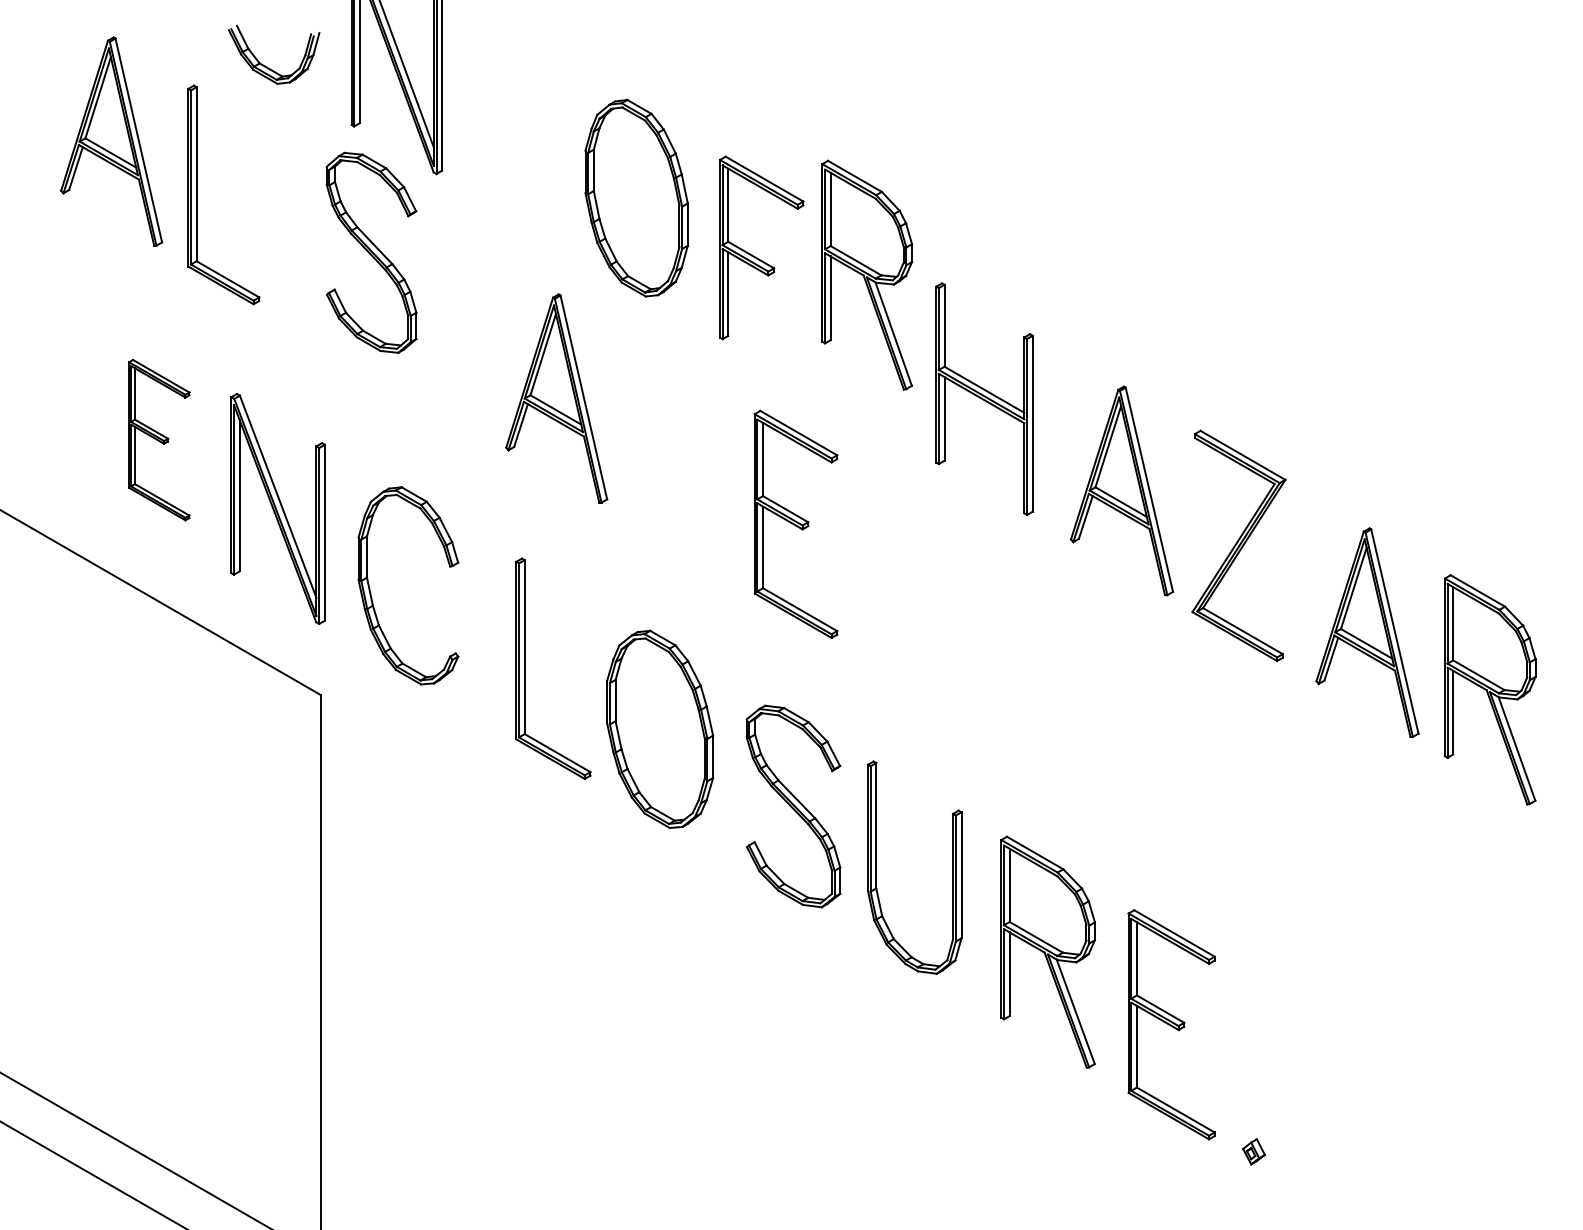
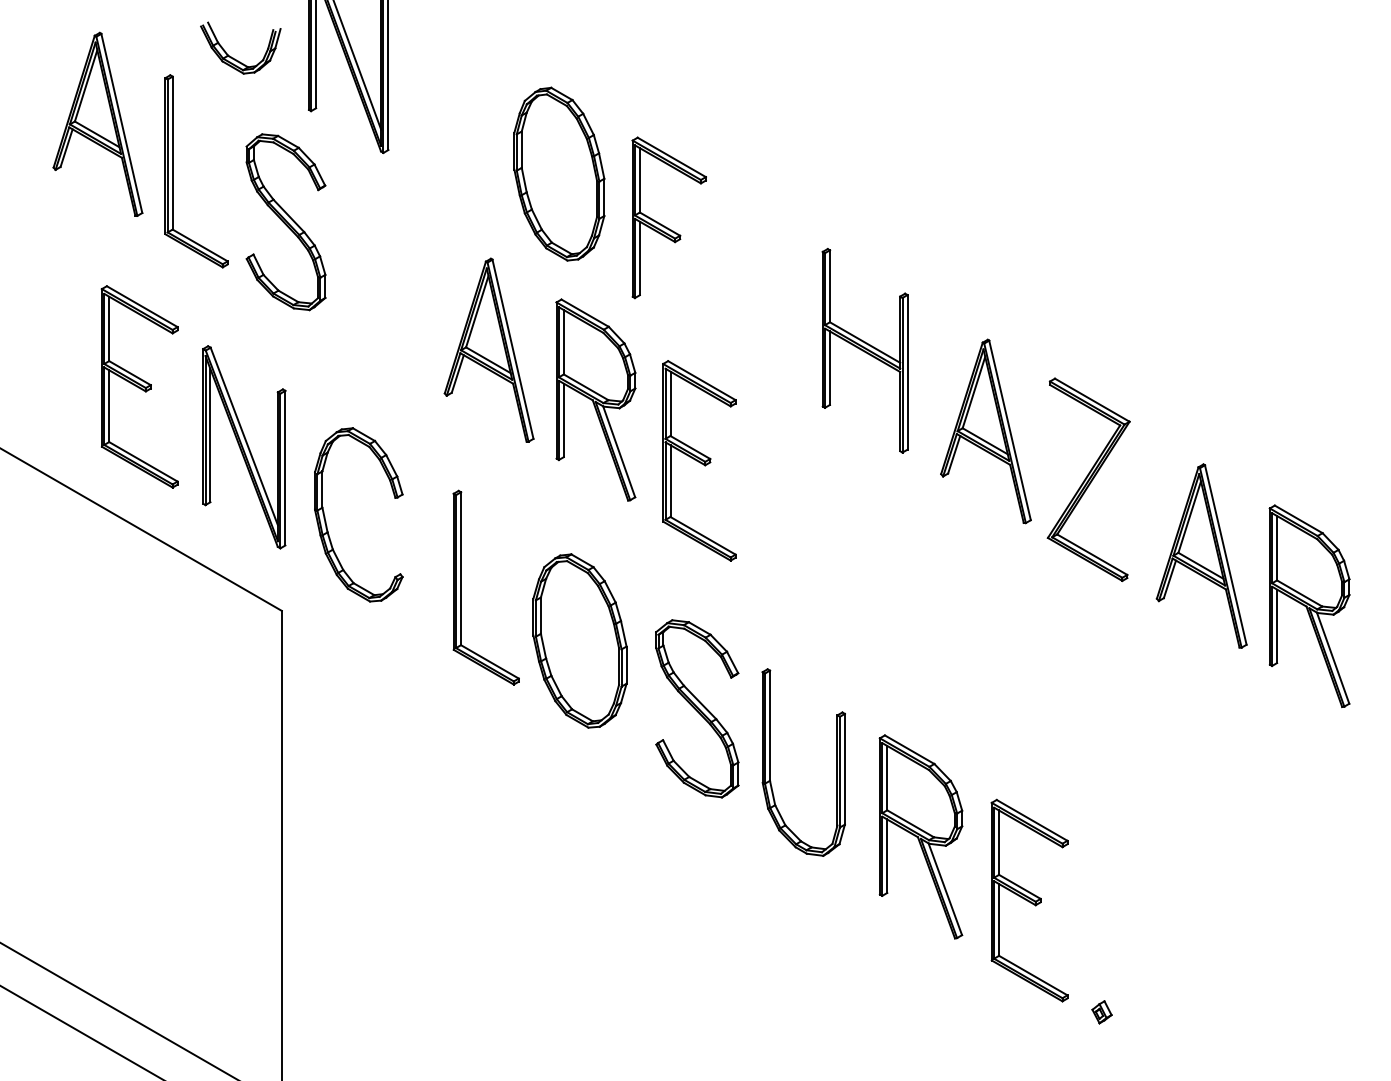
part: (371, 252) -> (285, 221), moved
part: (867, 274) -> (596, 399), moved
part: (159, 439) -> (140, 386), size x1.43

